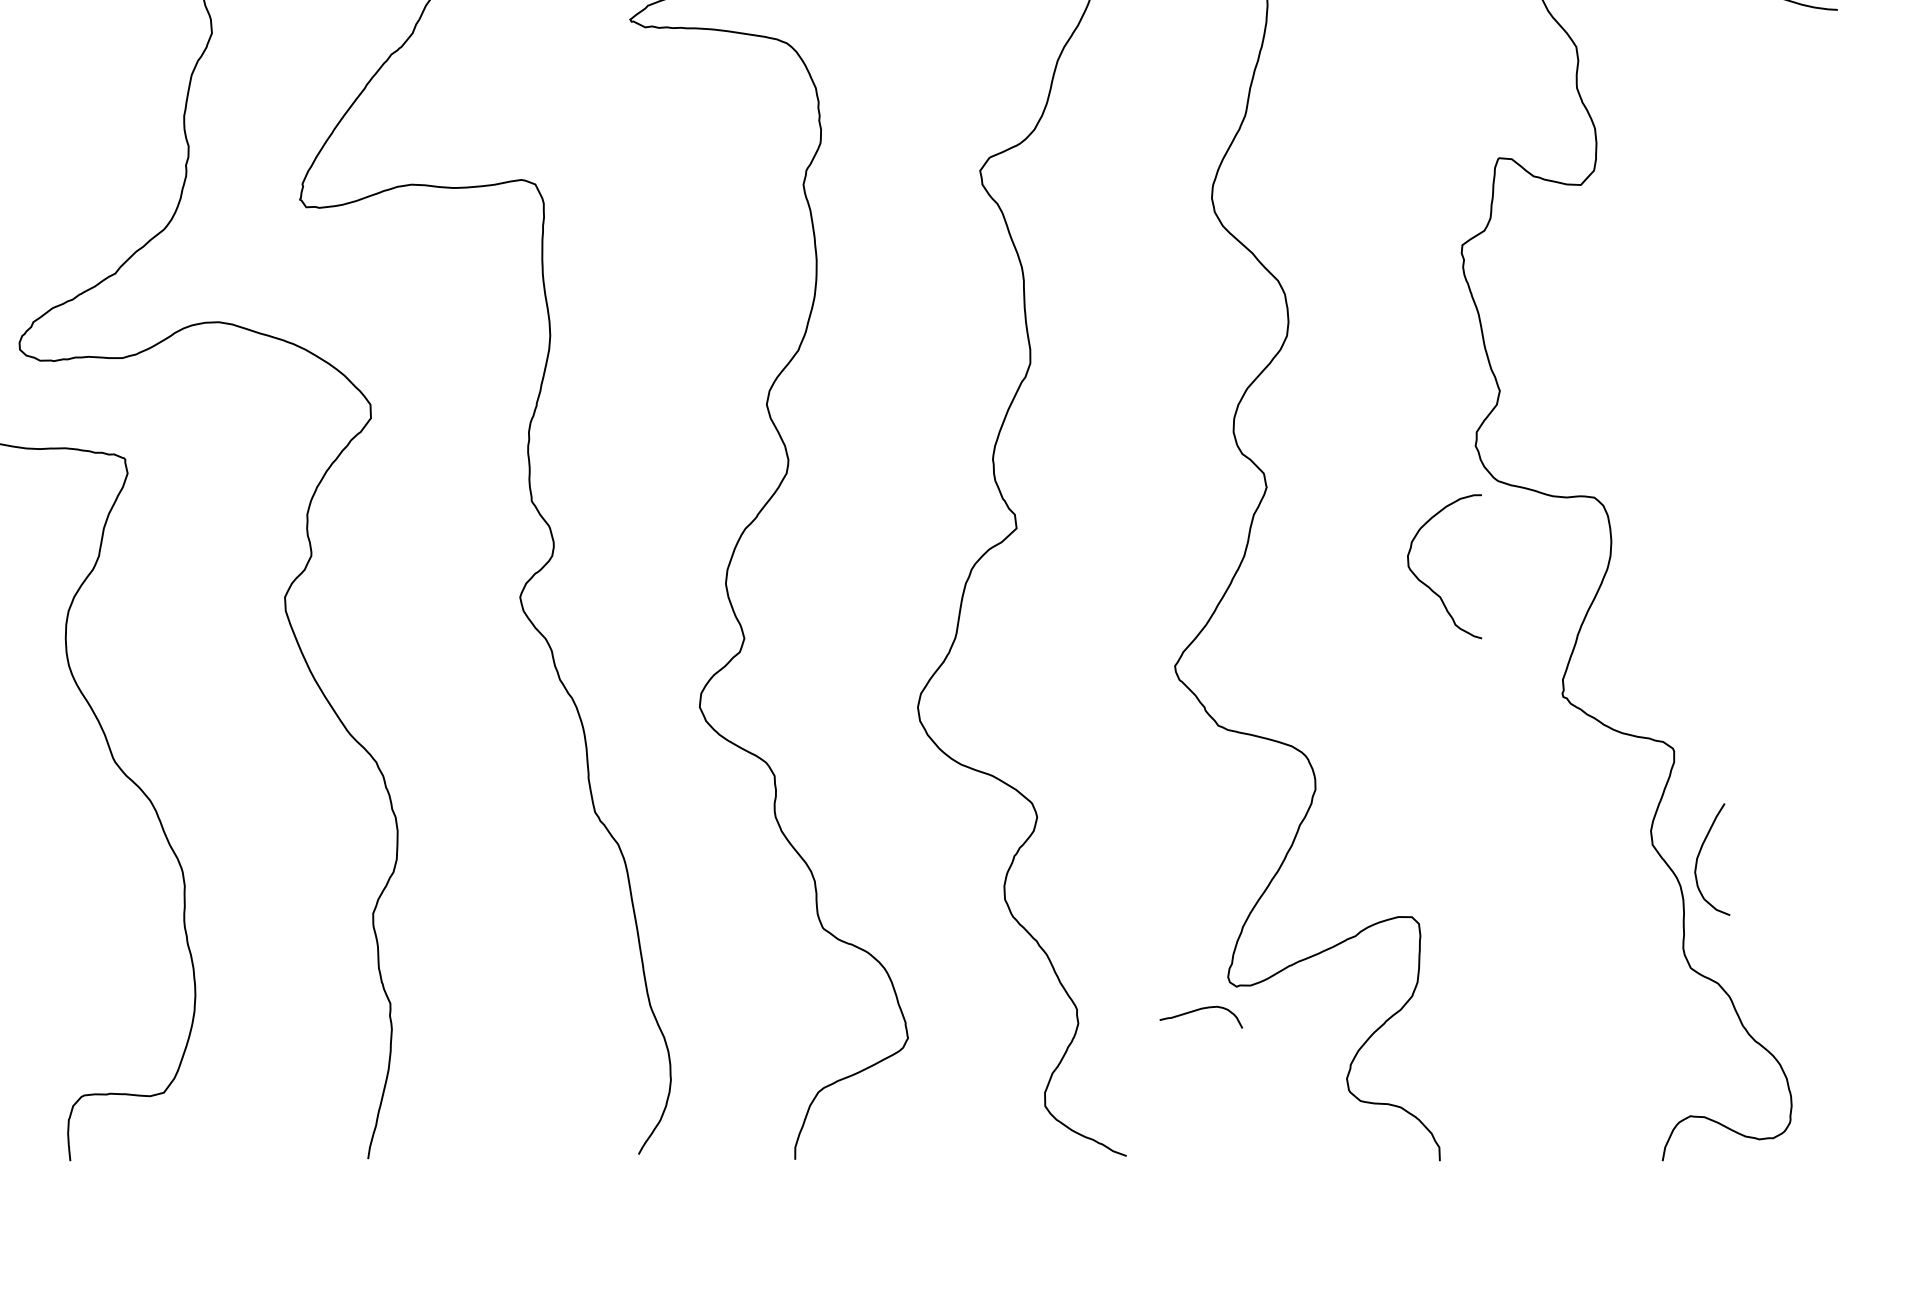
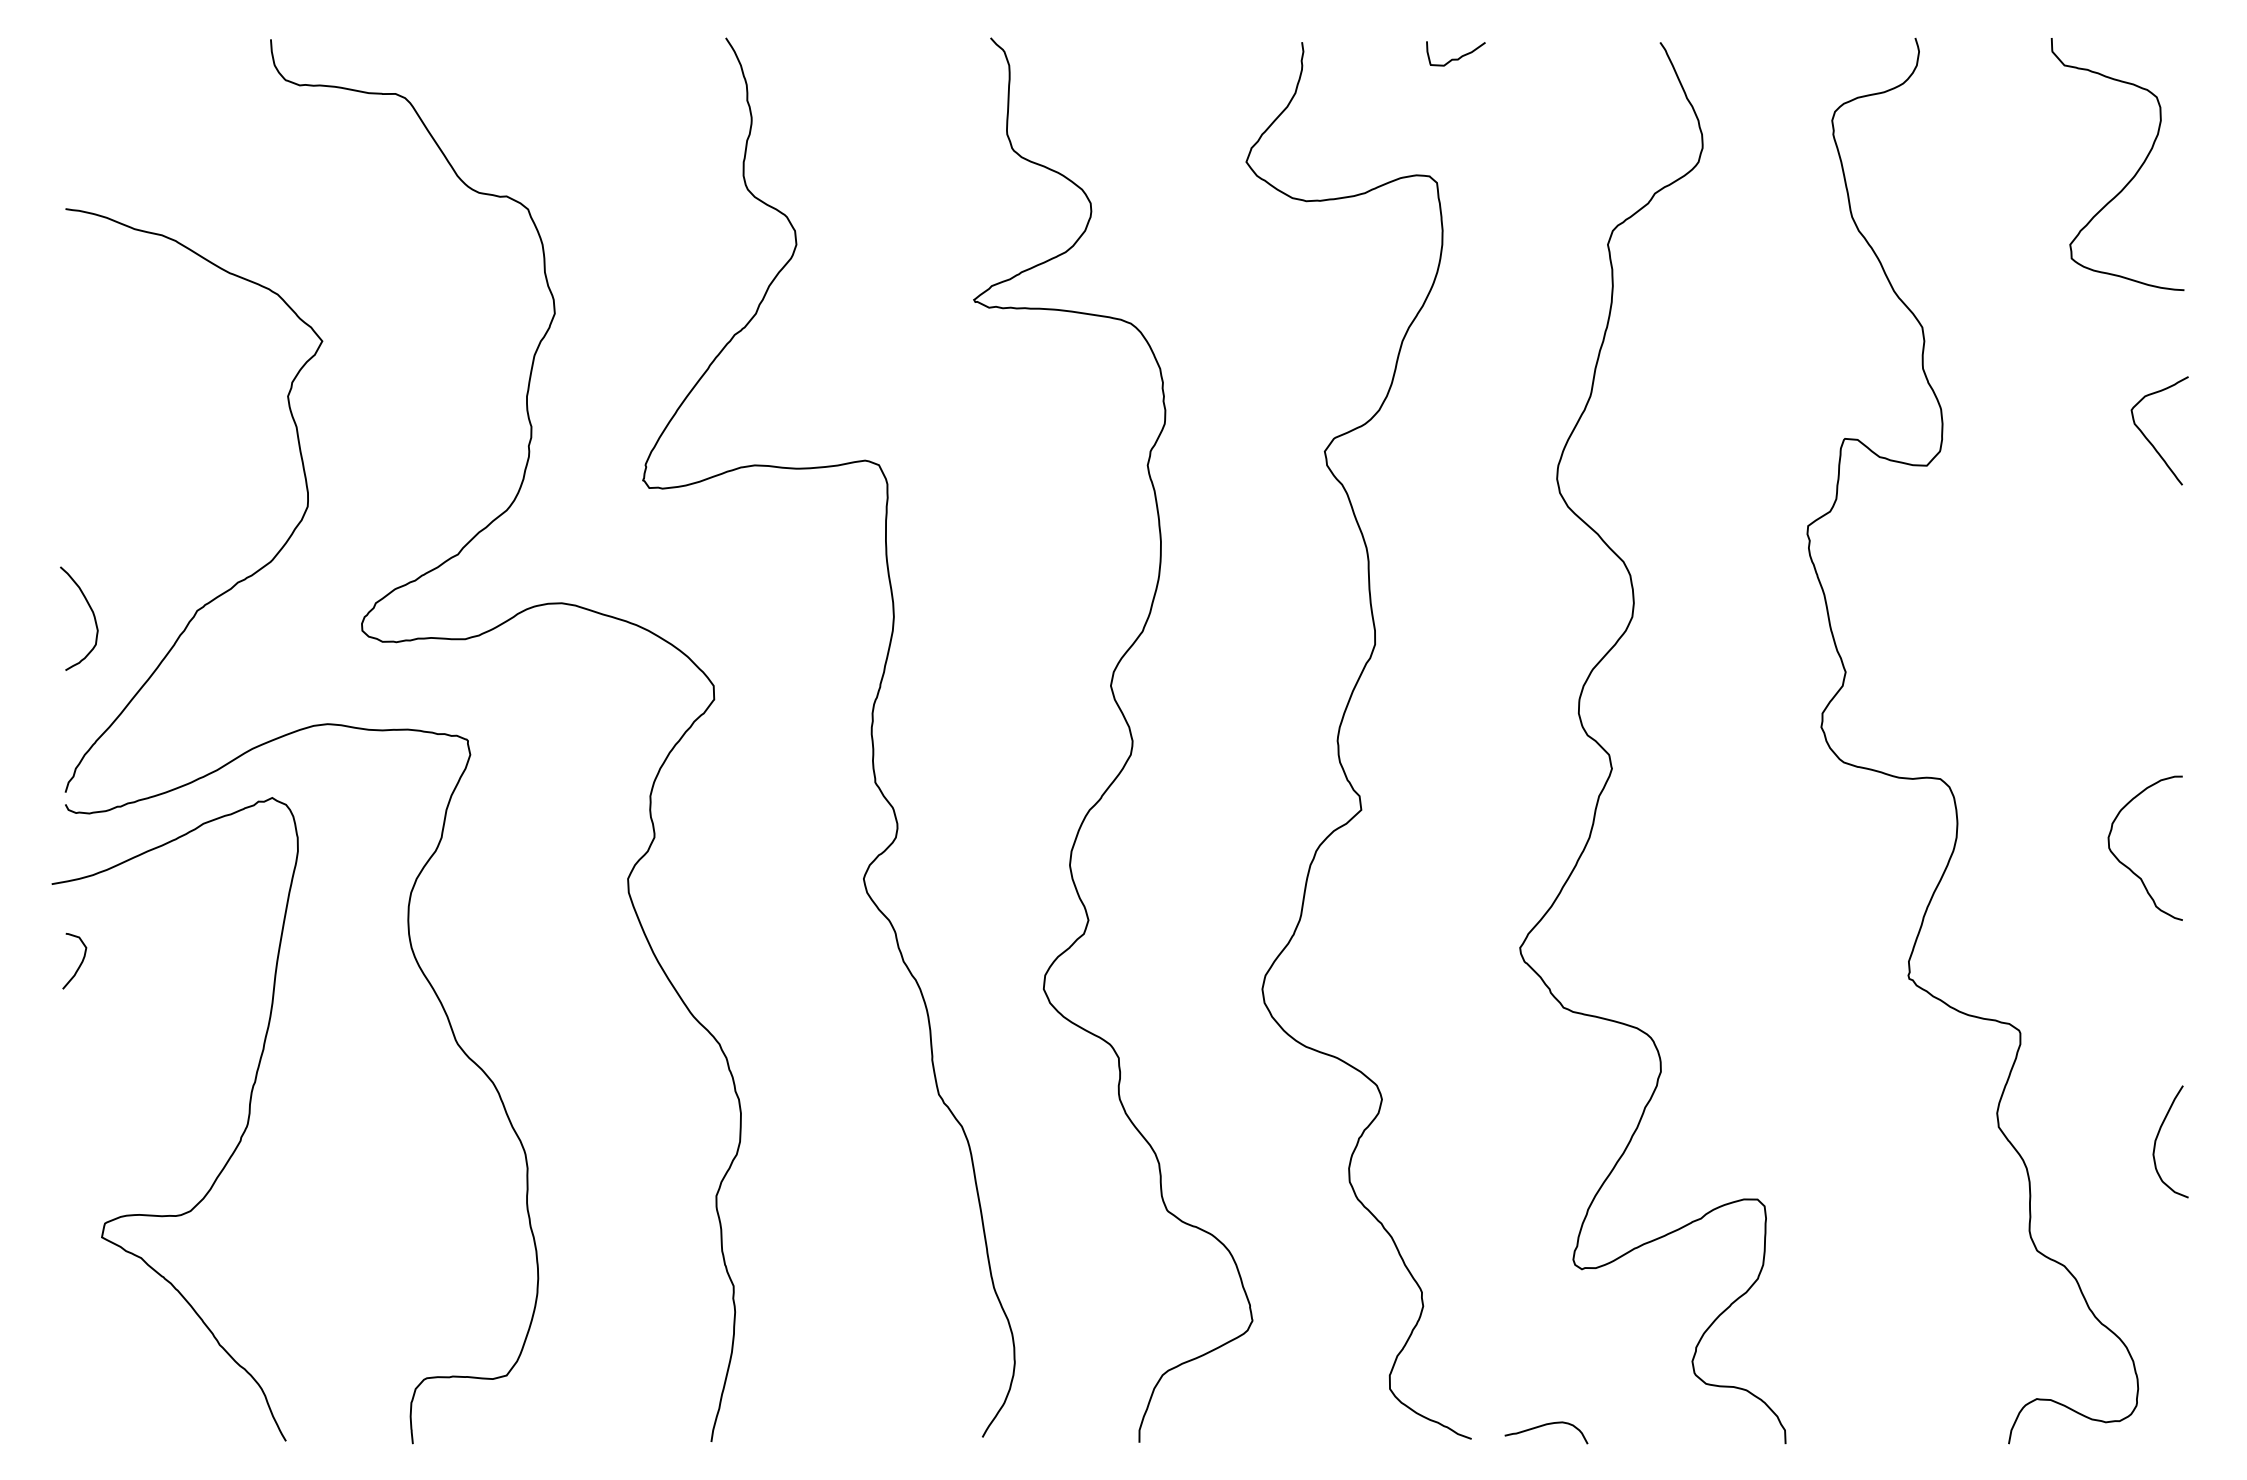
curve: (1802, 159) -> (2149, 440), added
curve: (1428, 585) -> (2129, 867), moved
curve: (1700, 854) -> (2158, 1136), moved
curve: (1198, 1010) -> (1543, 1426), moved

